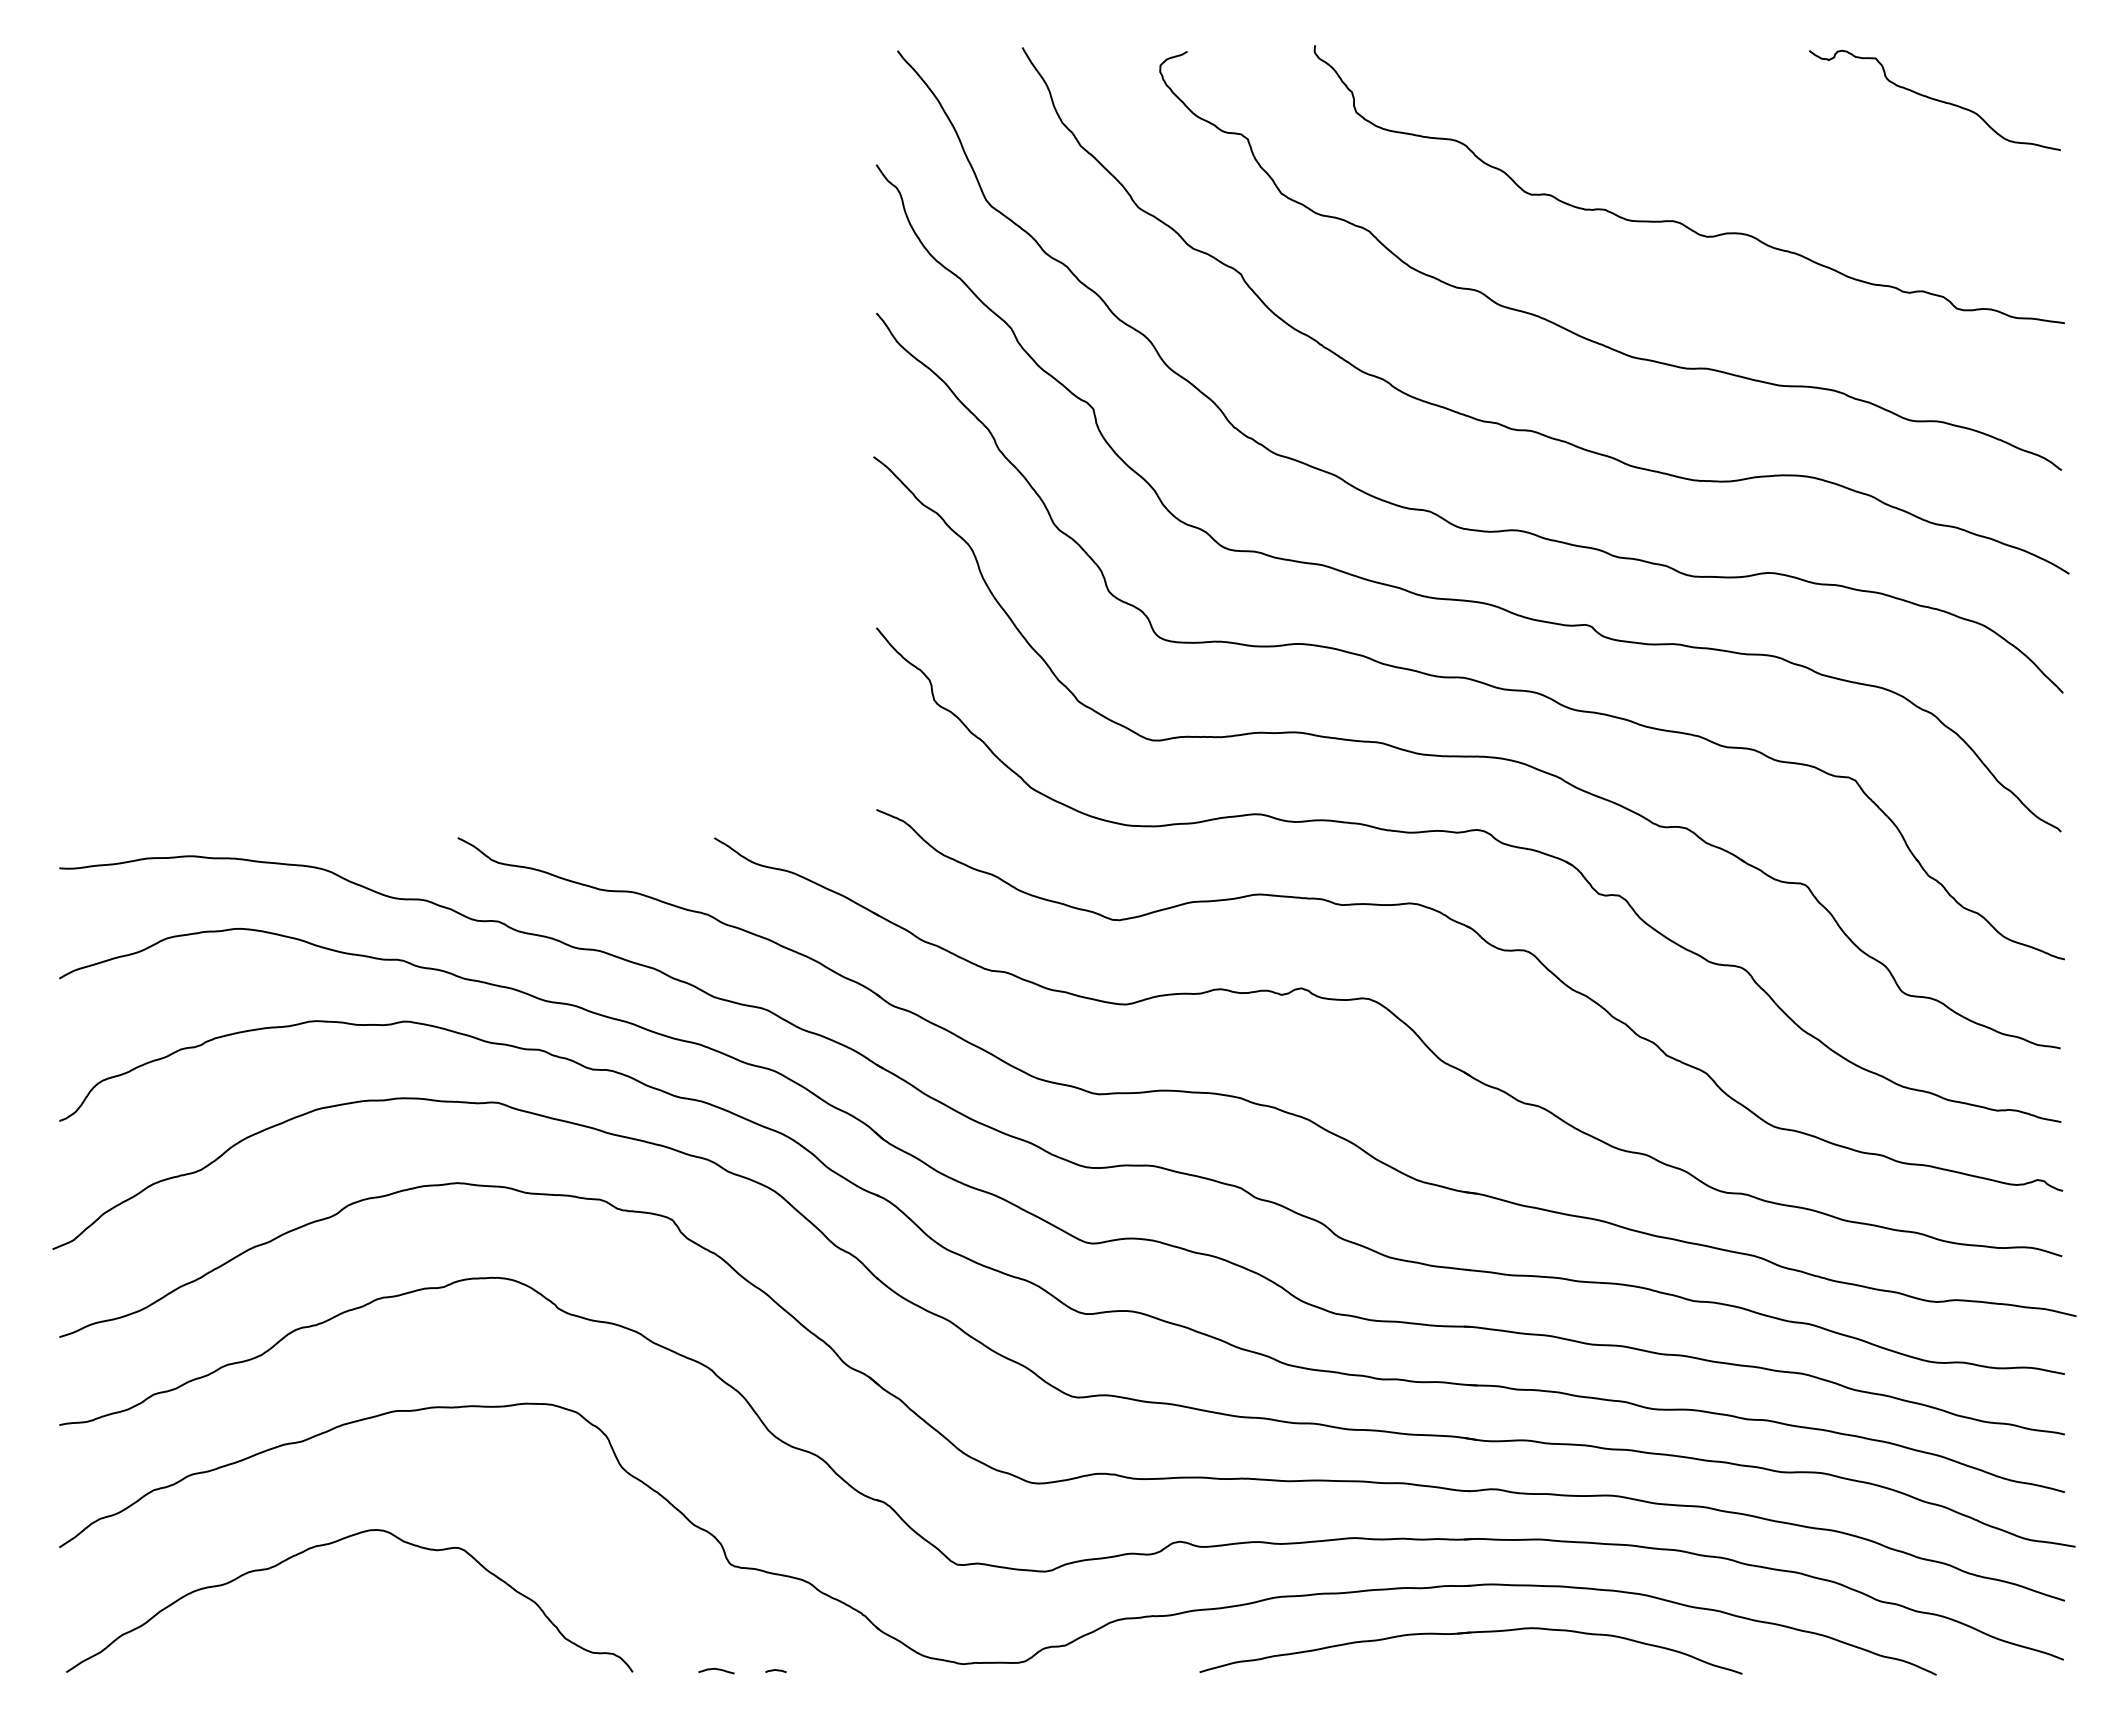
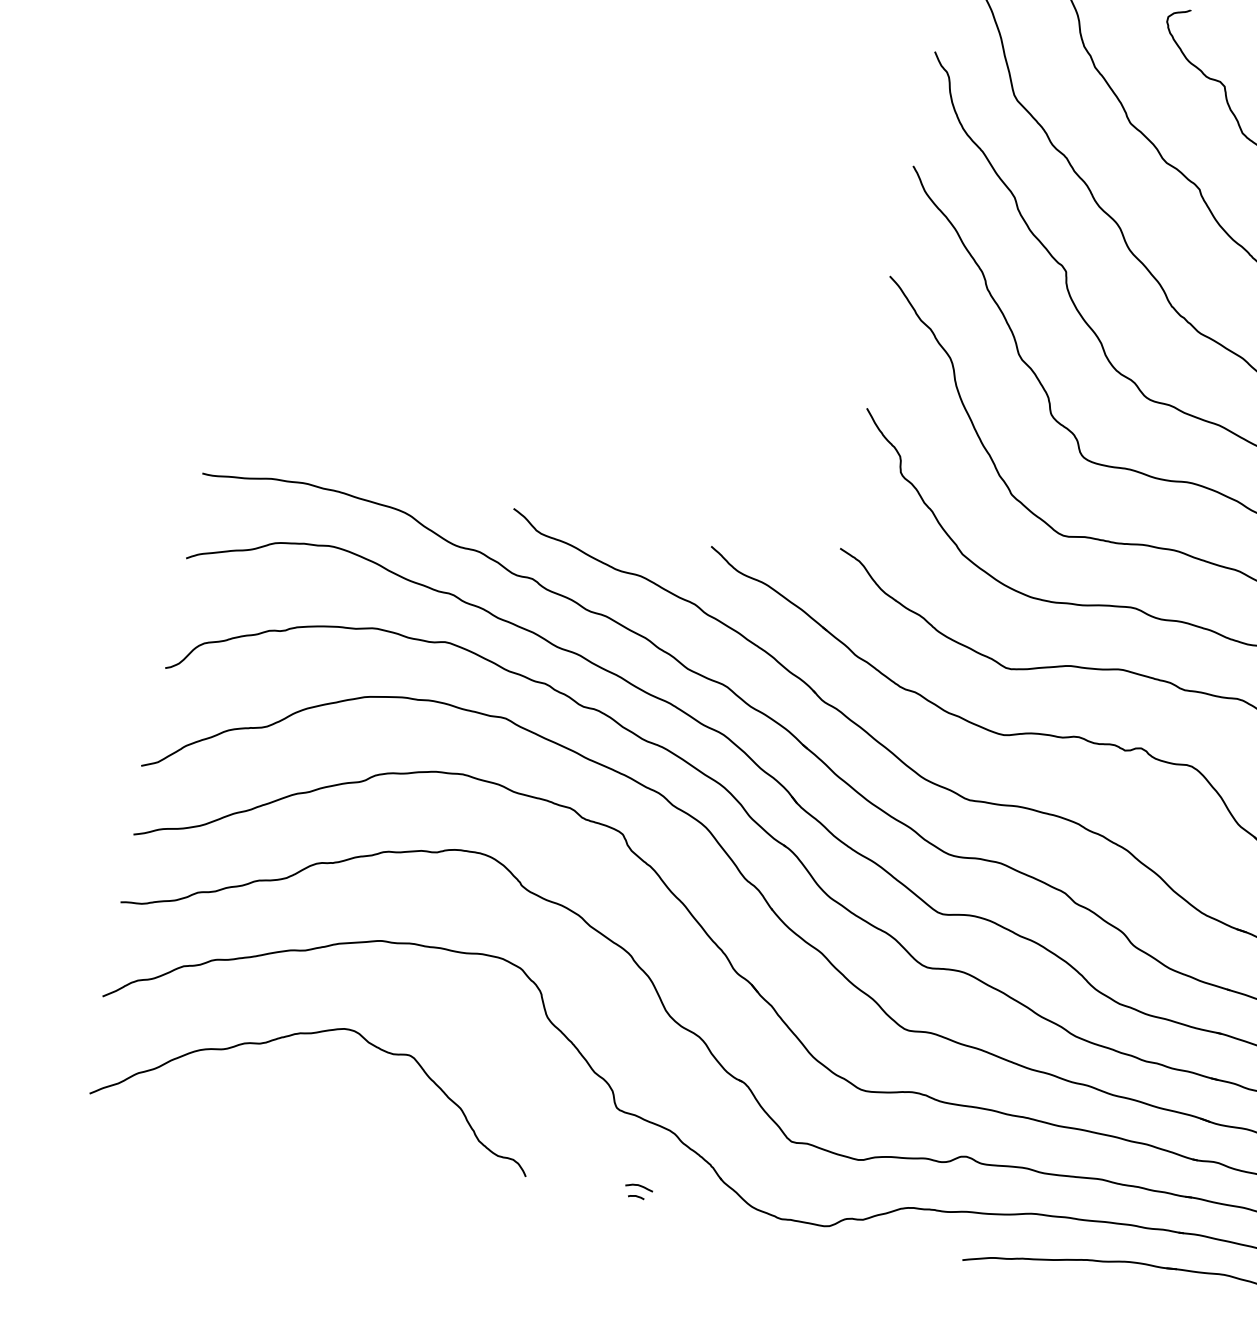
curve: (716, 1669) -> (639, 1185), moved

